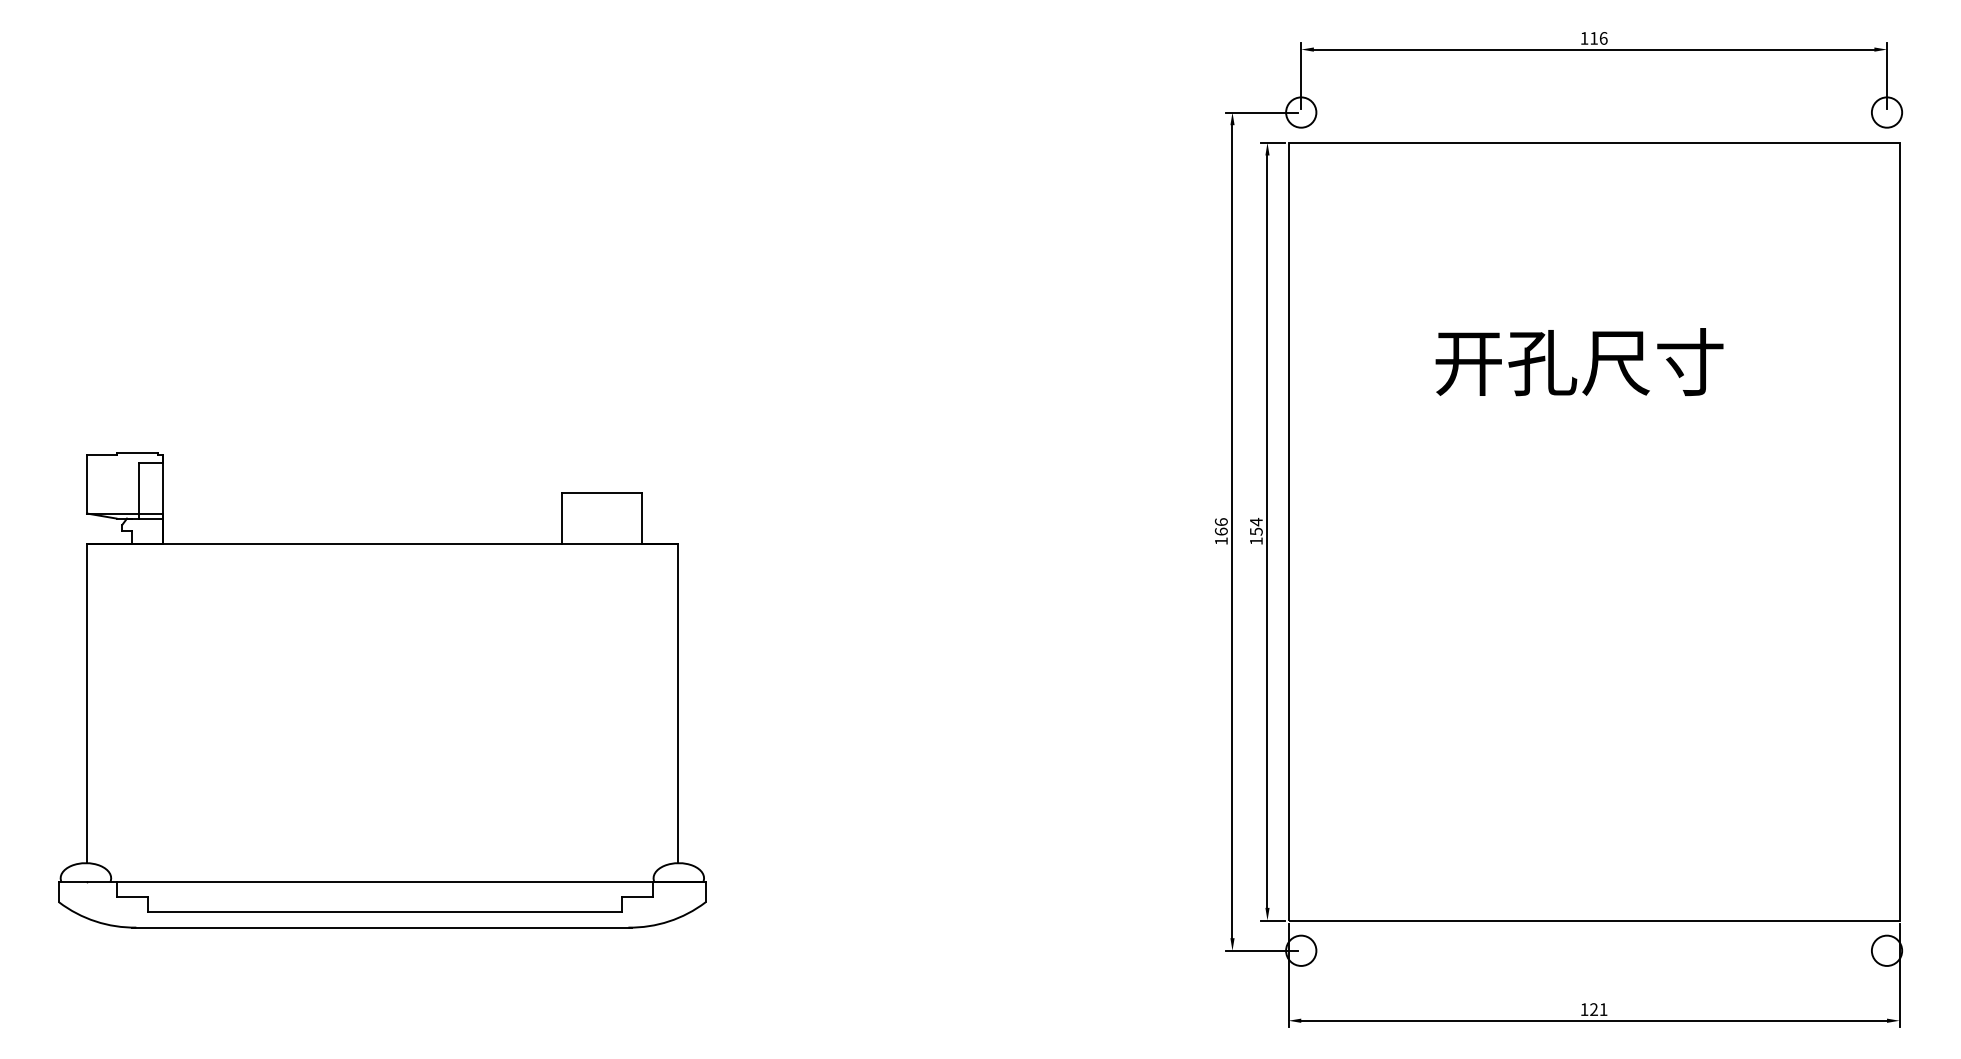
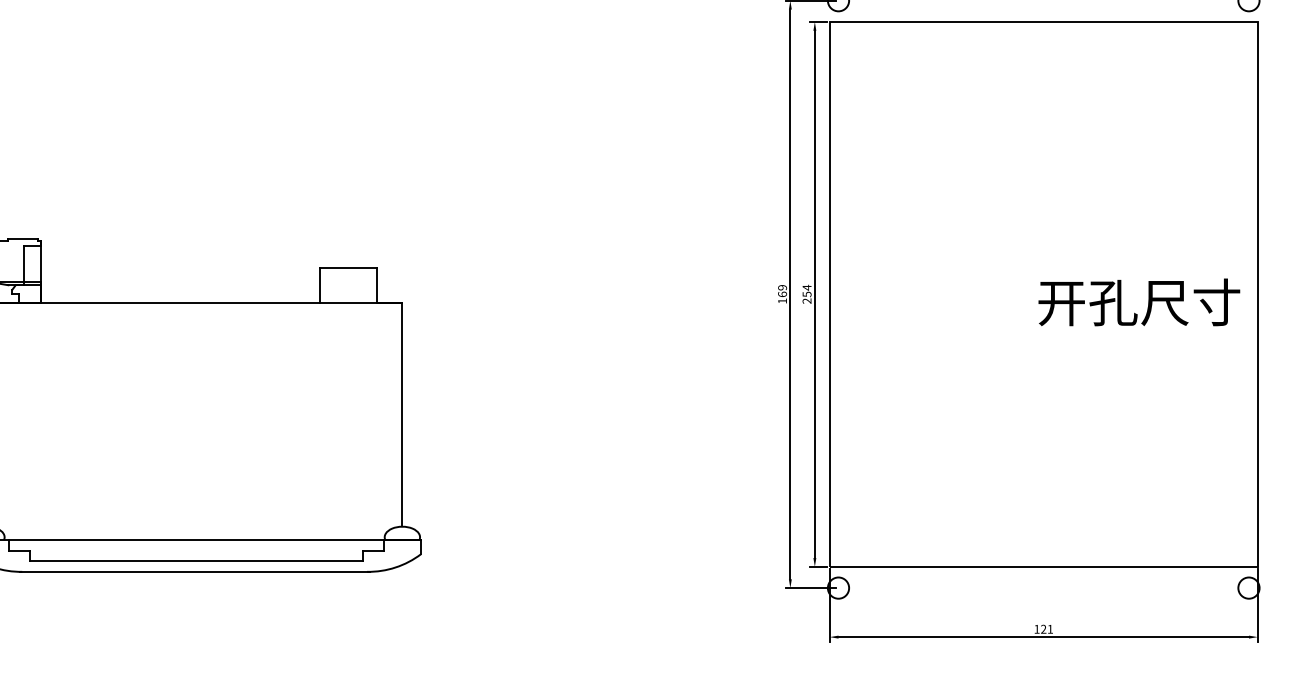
text: (1579, 362) -> (1139, 302), moved
text: (1221, 522) -> (782, 287), 166 -> 169
text: (1255, 541) -> (806, 301), 154 -> 254

